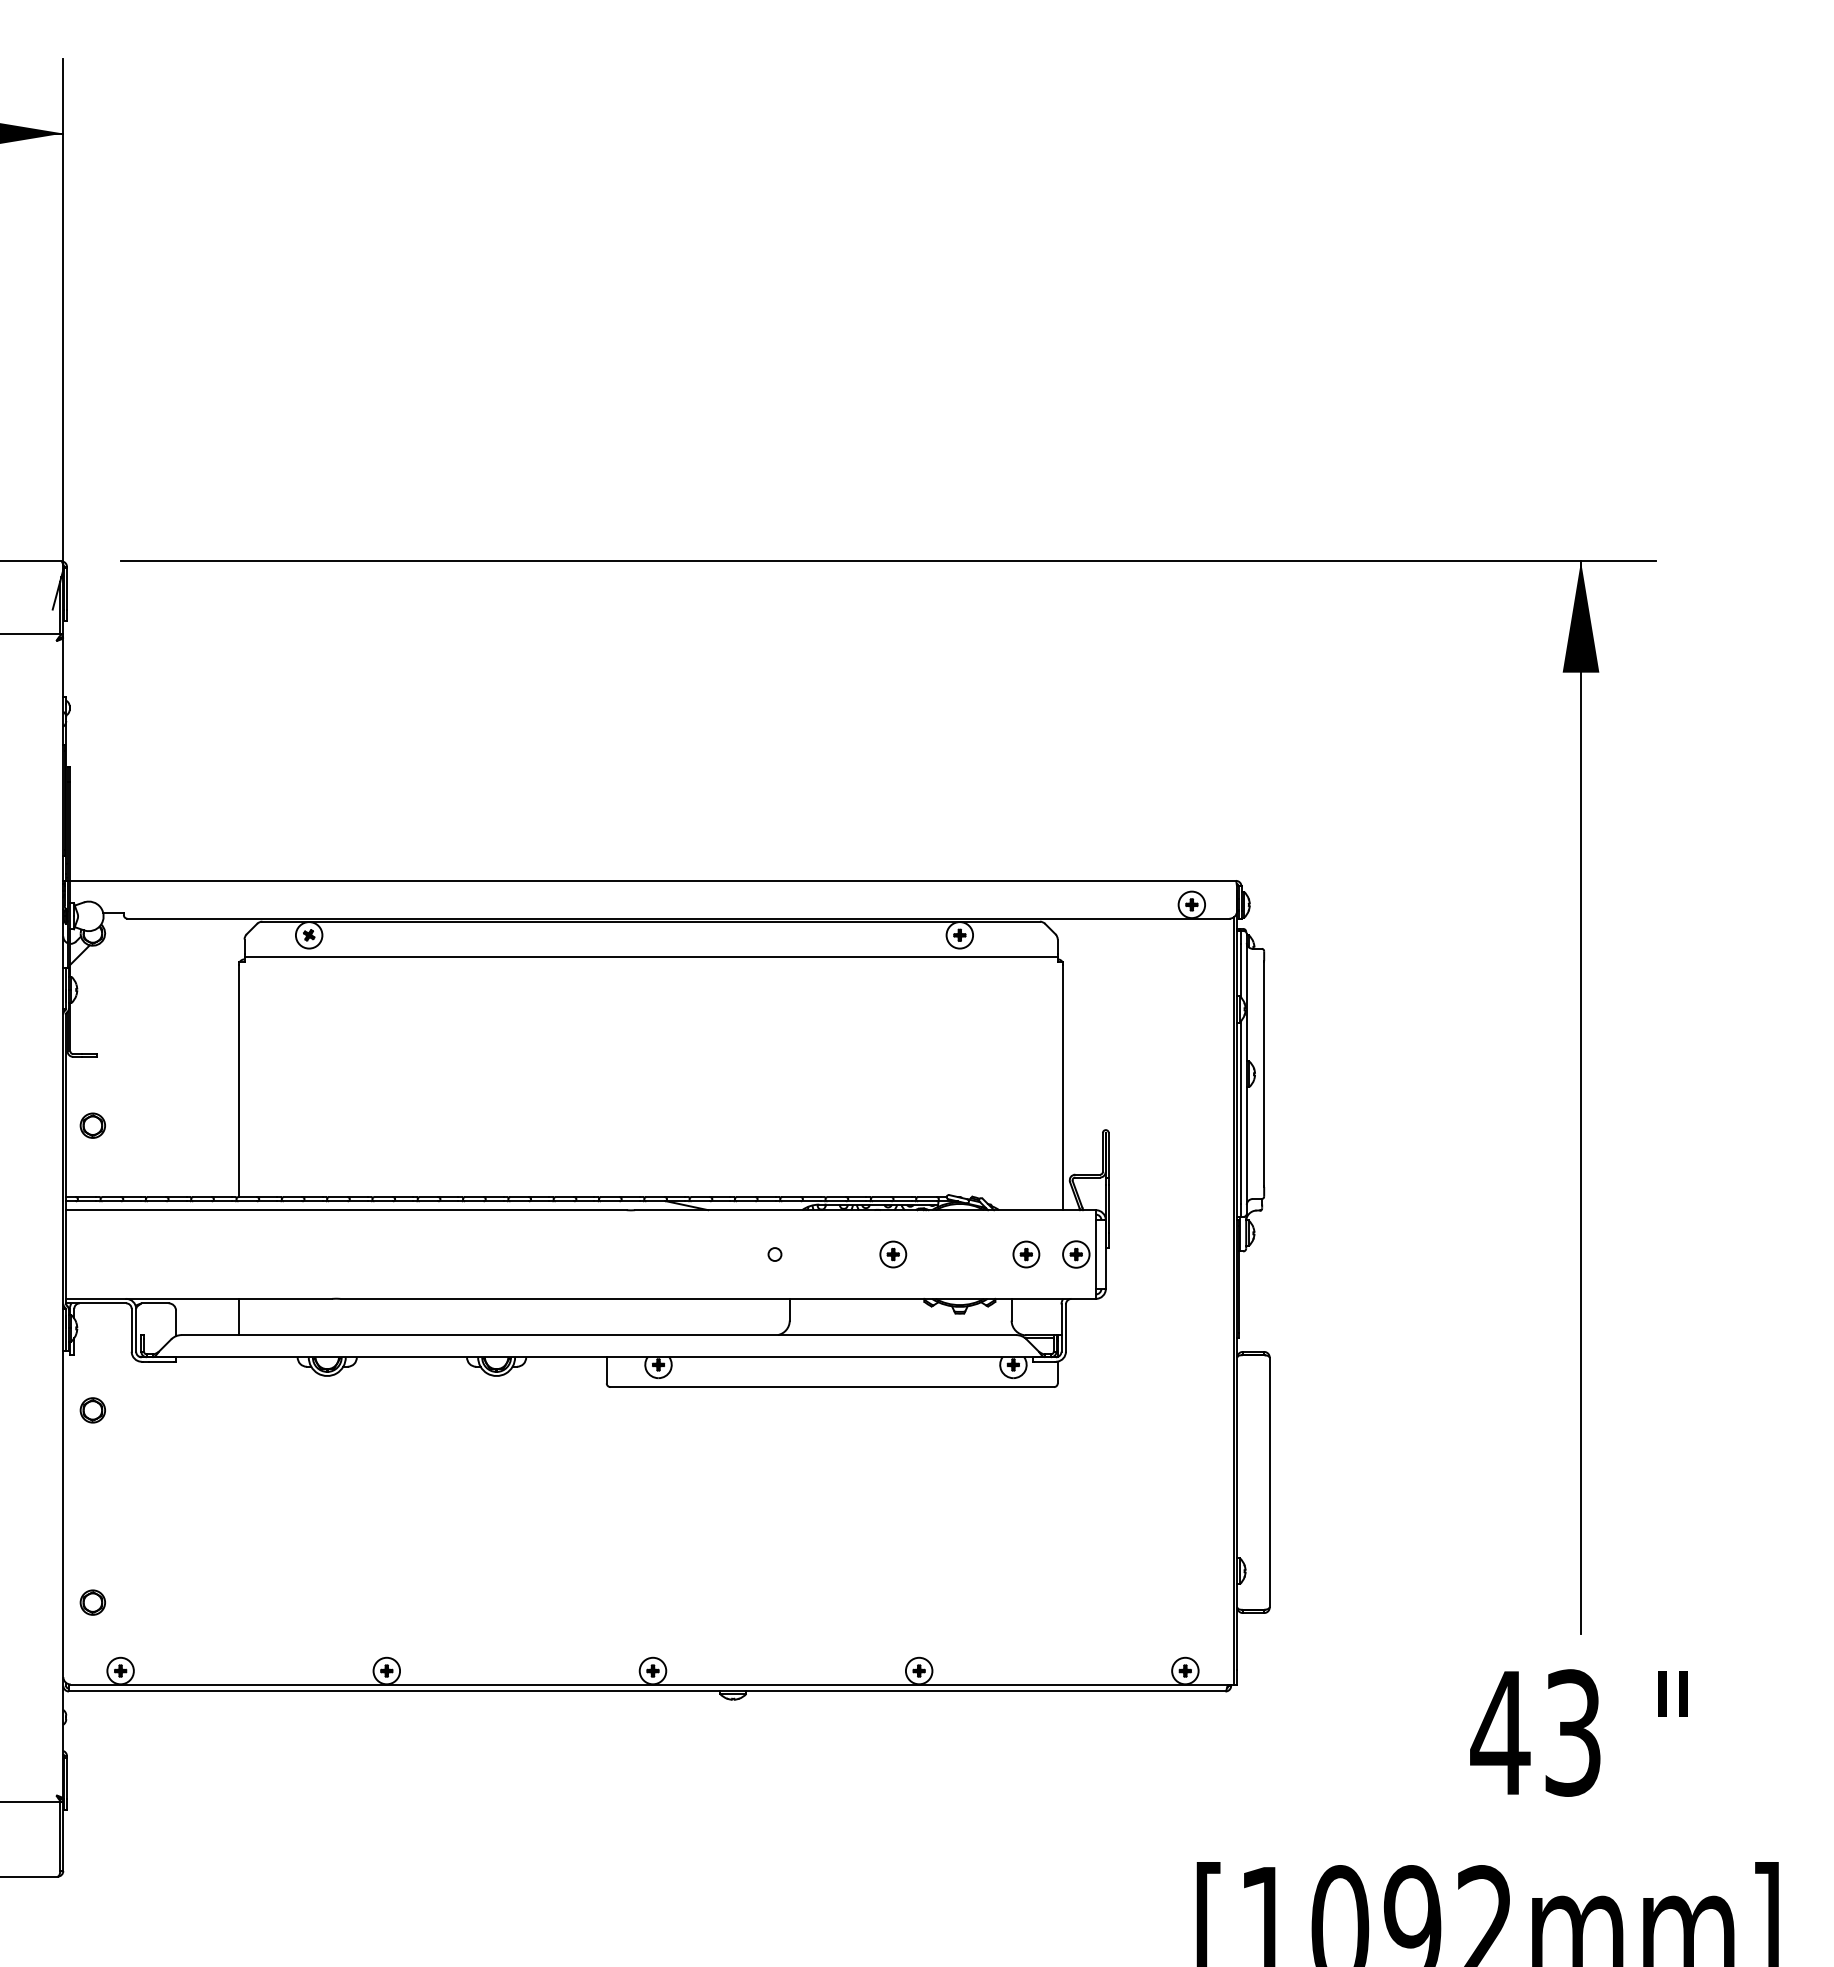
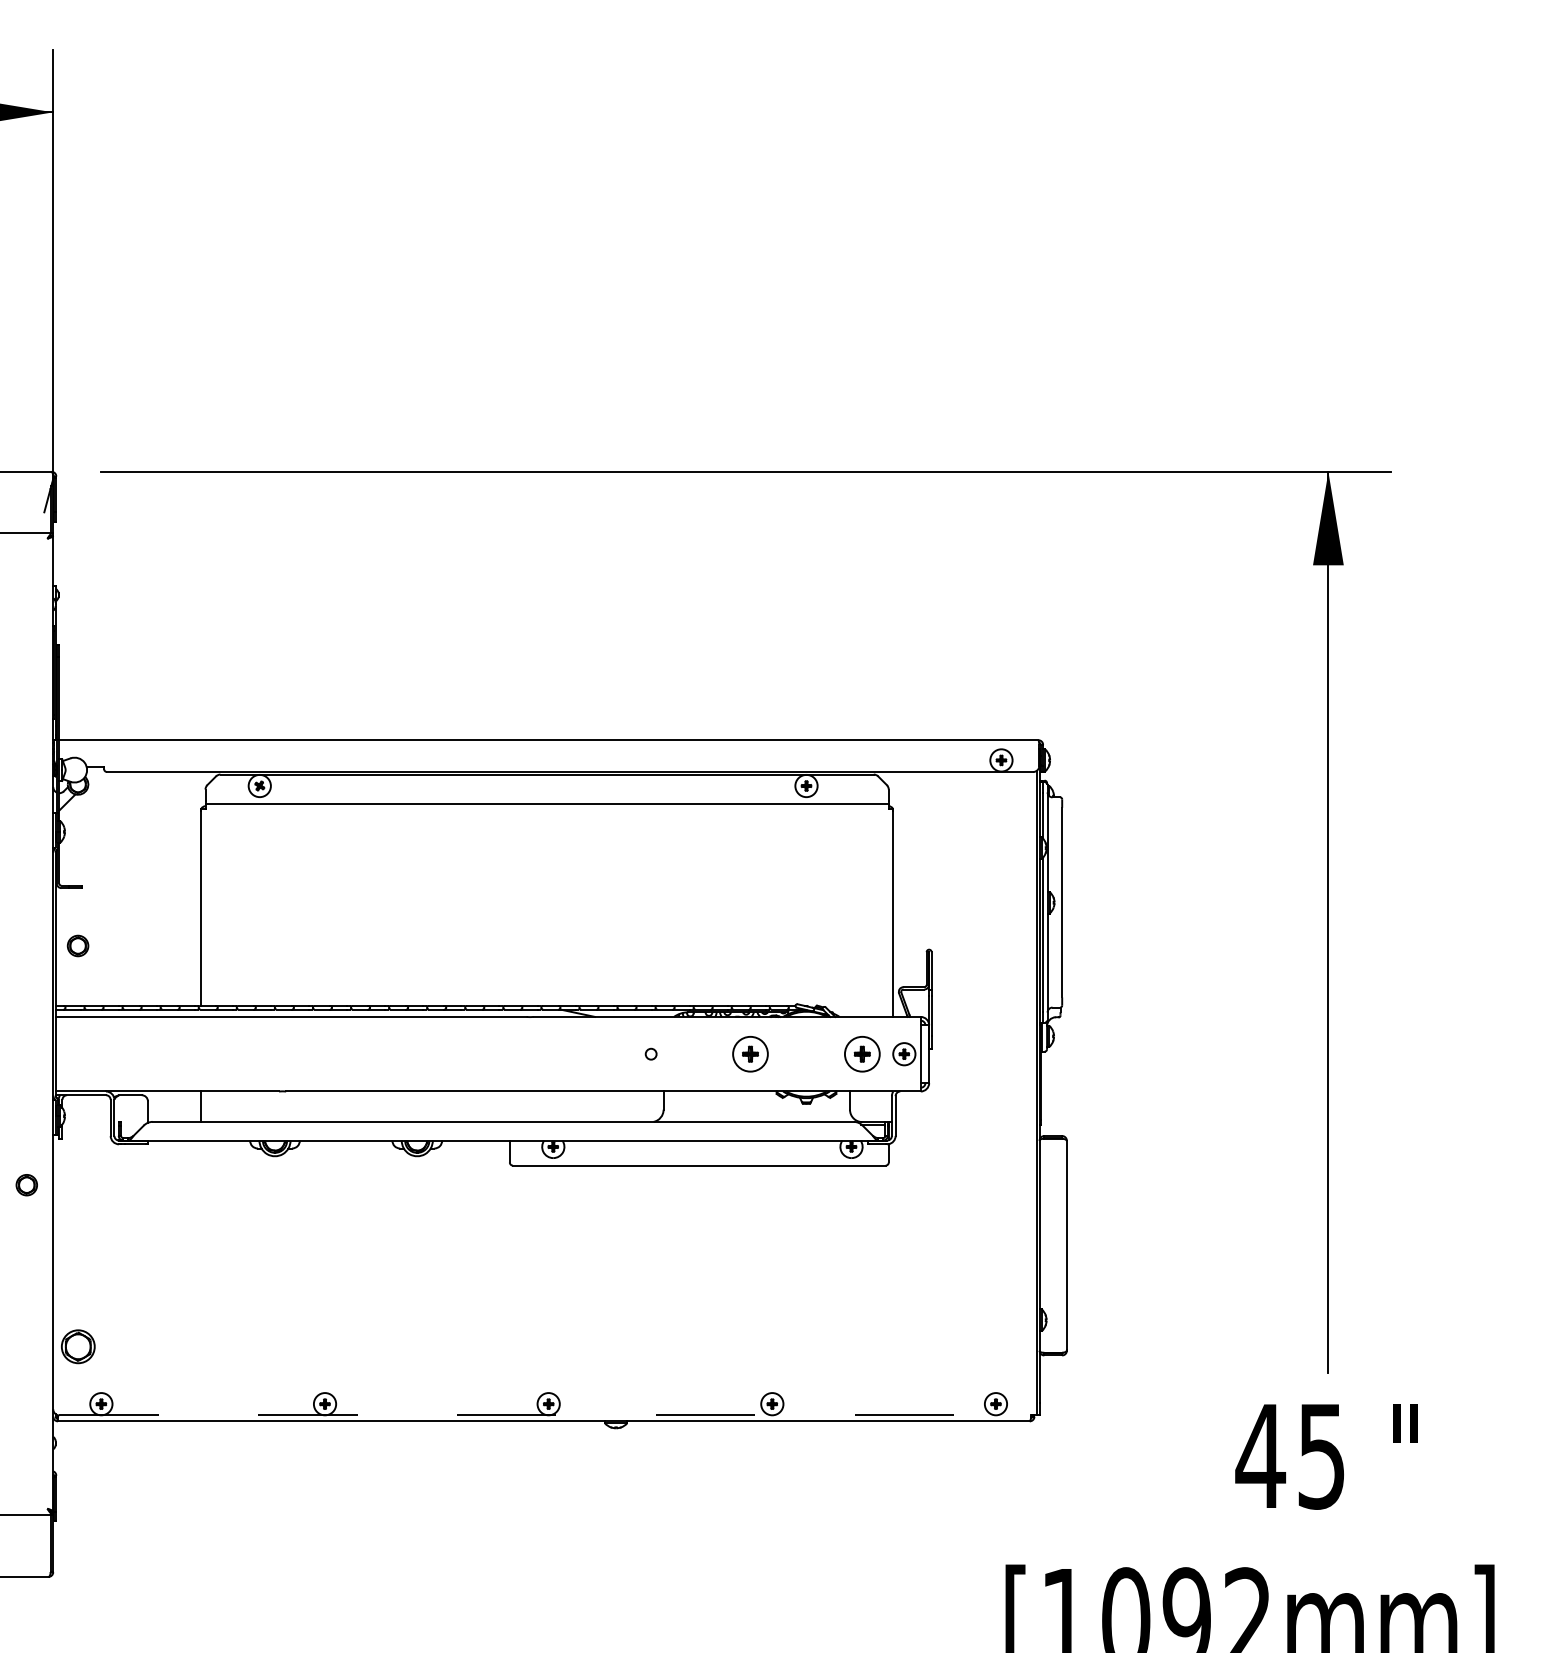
part: (893, 1254) -> (750, 1054), size x1.6
part: (1026, 1254) -> (862, 1054), size x1.6
part: (92, 1410) -> (26, 1185), moved
part: (92, 1602) -> (77, 1346), size x1.6
line: (650, 1684) -> (546, 1415), solid -> dashed
text: (1572, 1732) -> (1321, 1455), 43 -> 45

